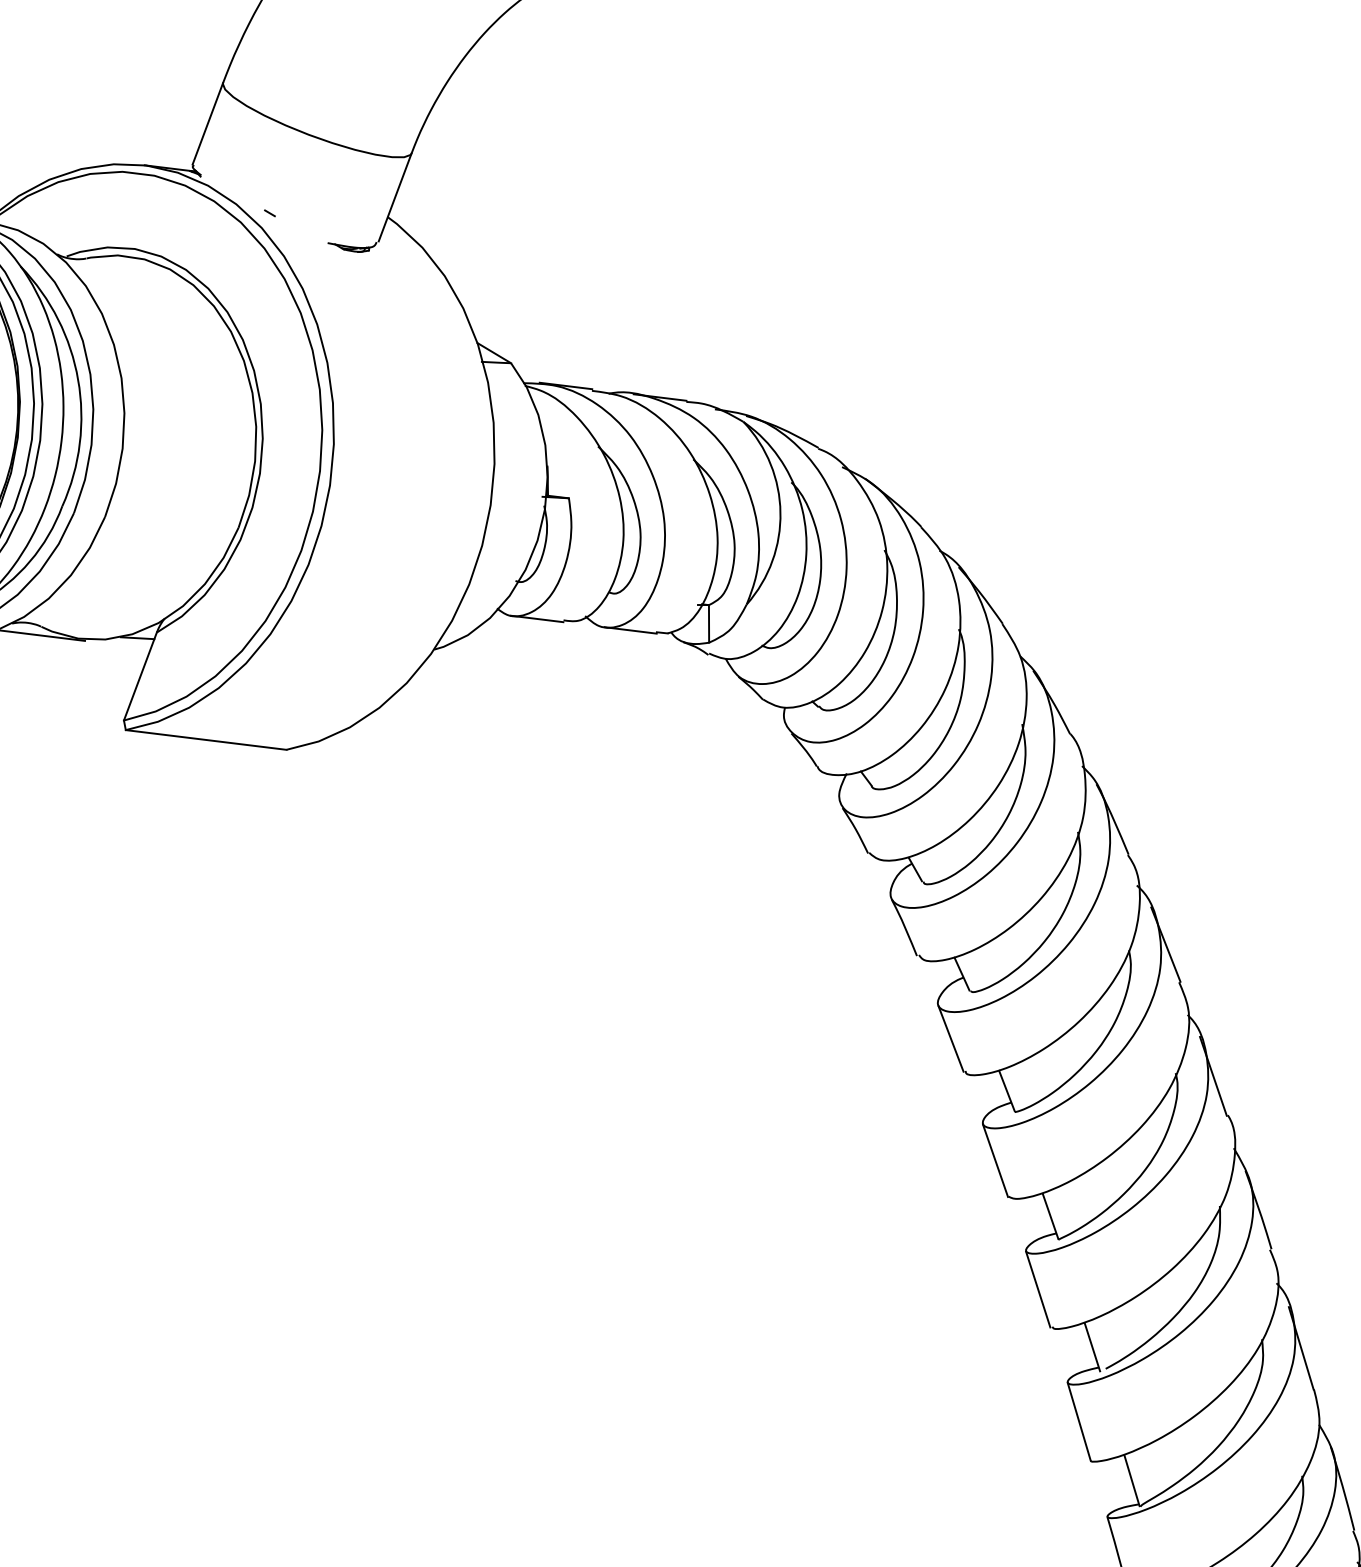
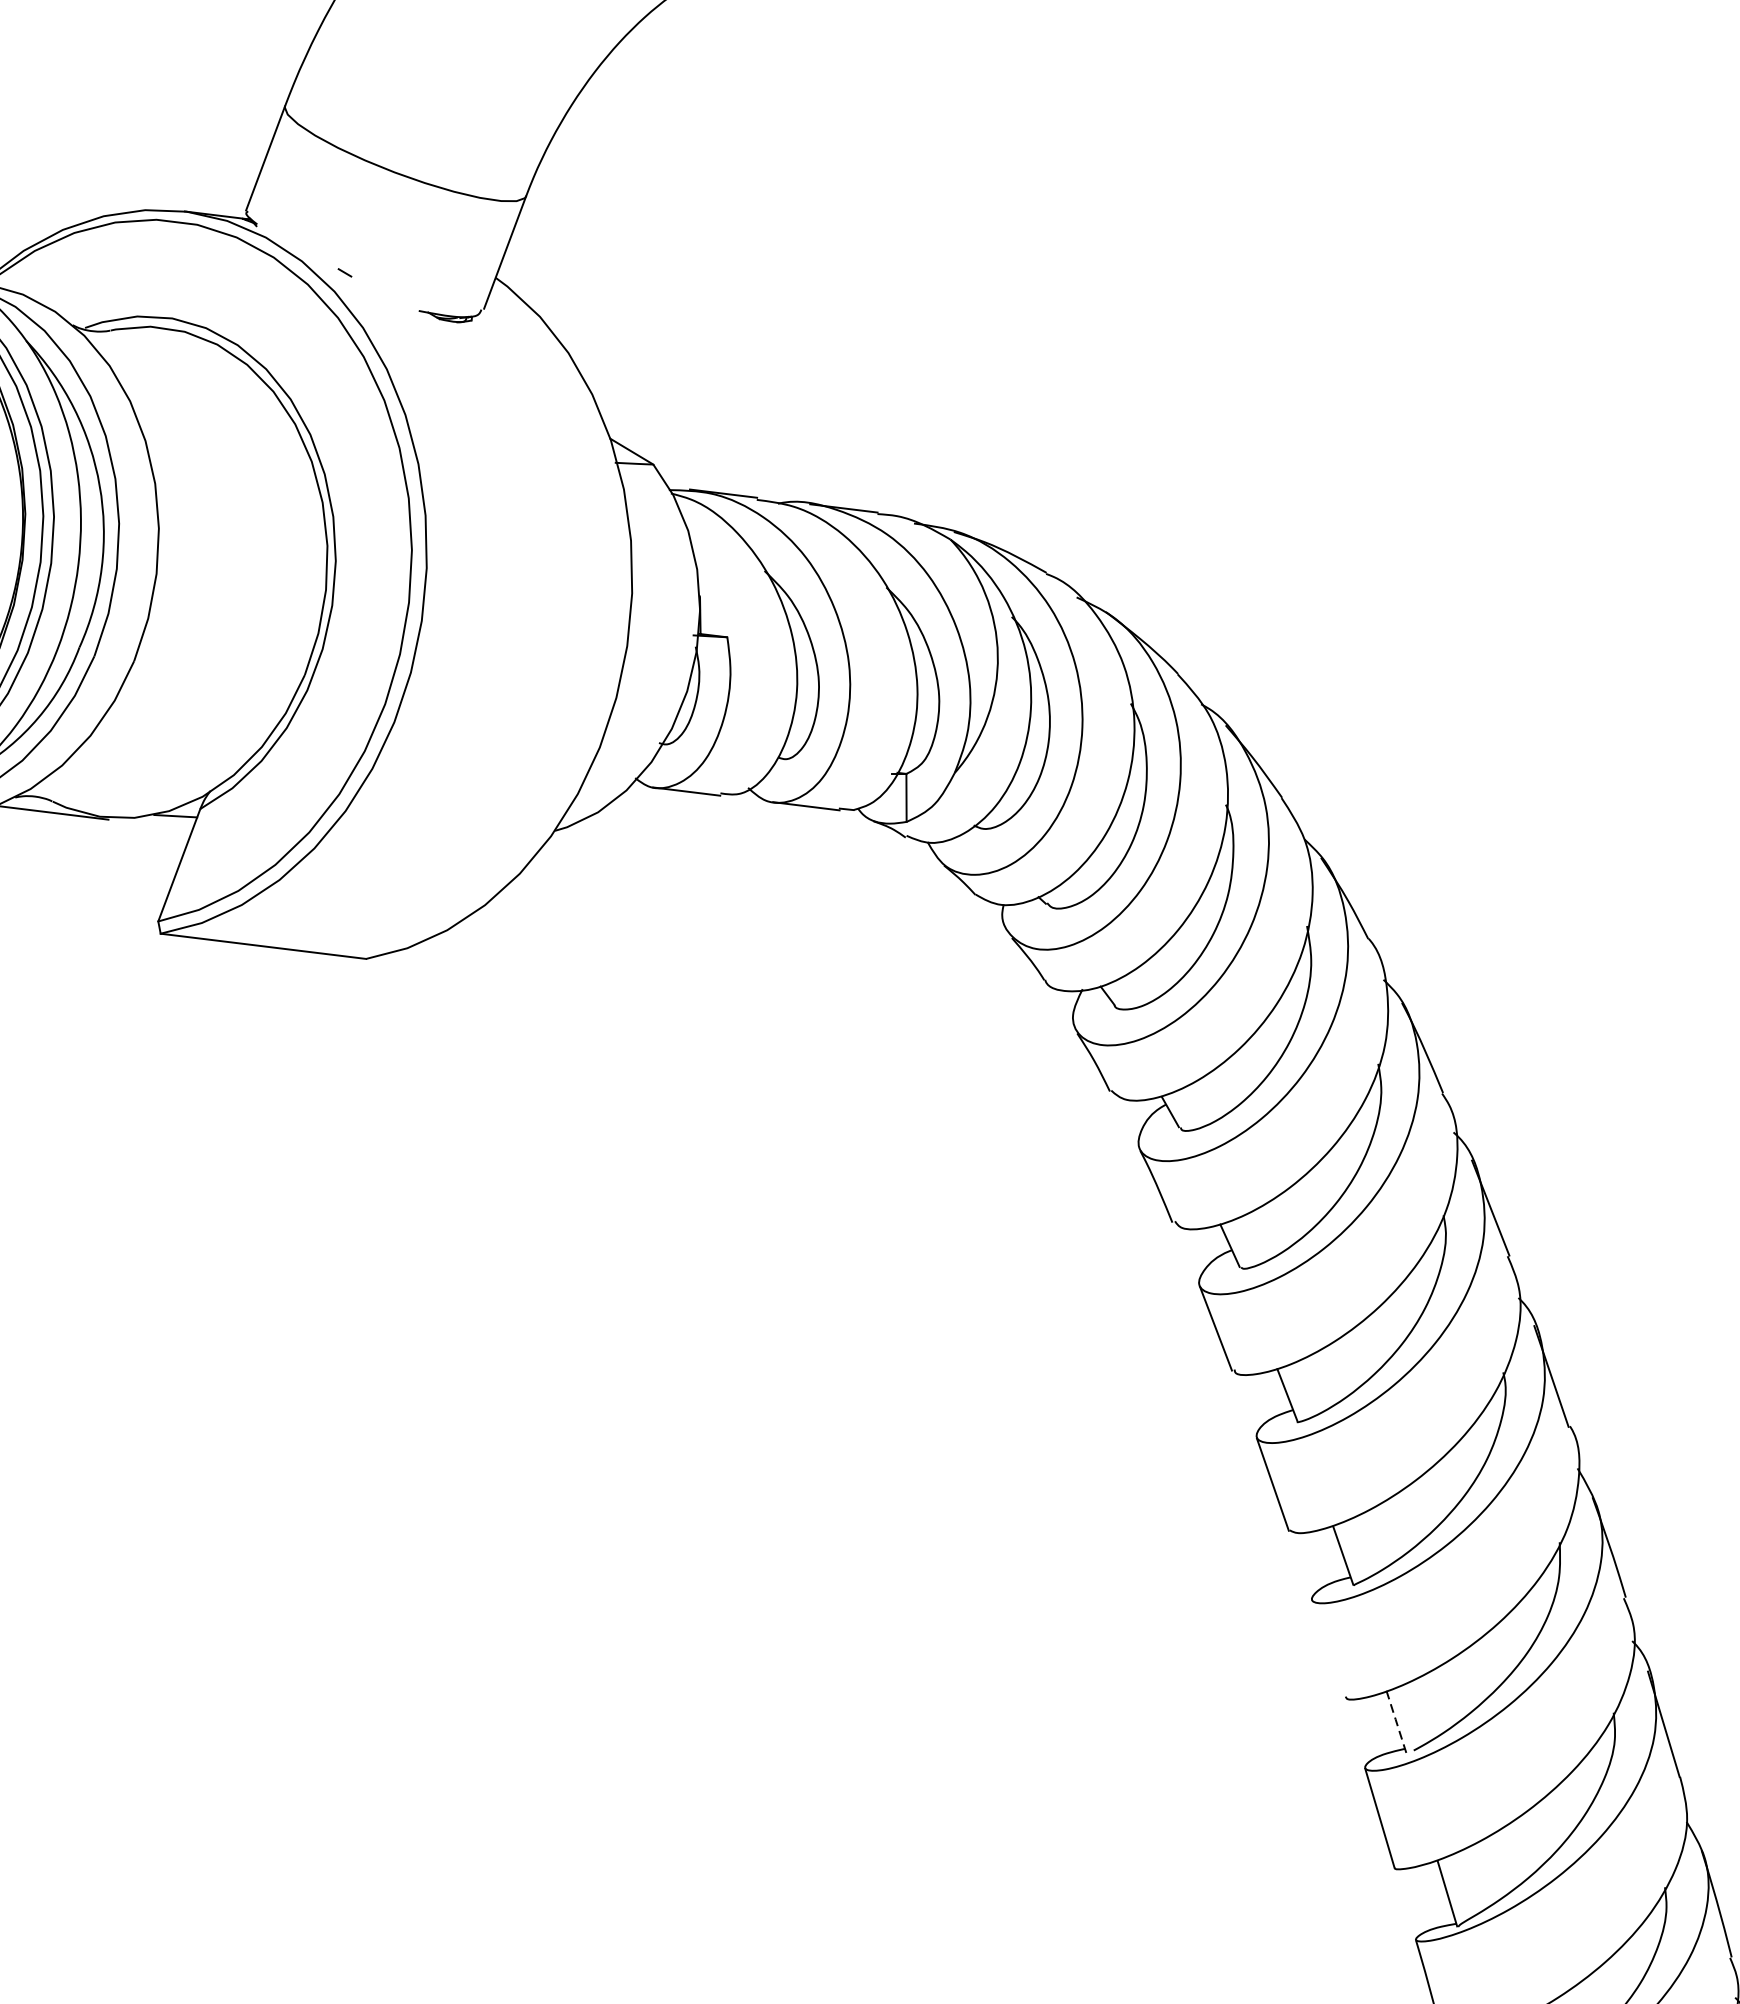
line: (1038, 1289) -> (1327, 1649), removed
line: (1092, 1347) -> (1396, 1723), solid -> dashed

